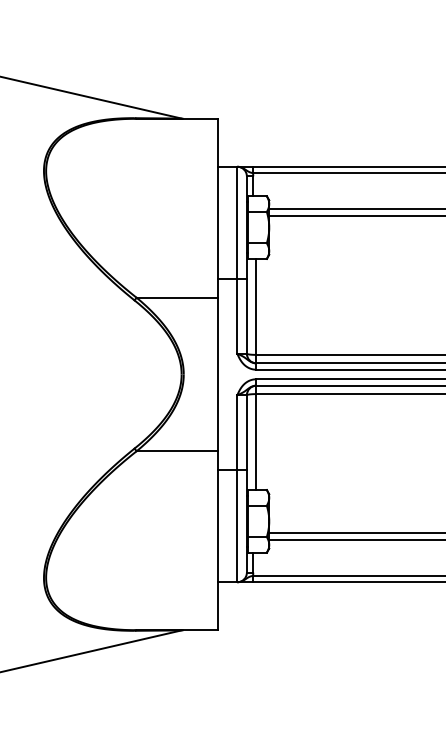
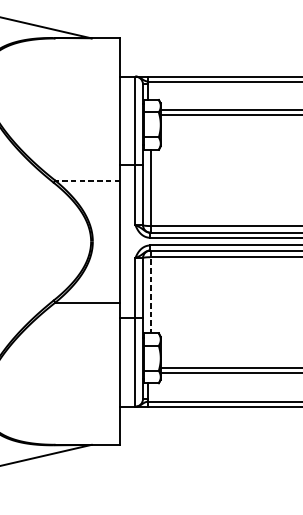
line: (177, 297) -> (87, 180), solid -> dashed
line: (256, 438) -> (150, 292), solid -> dashed

